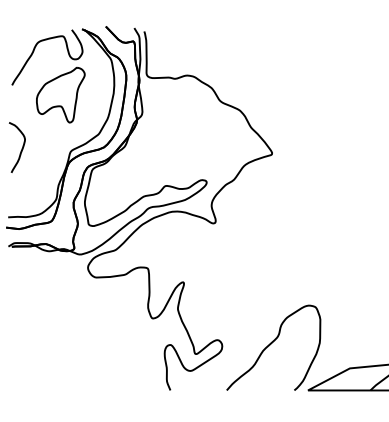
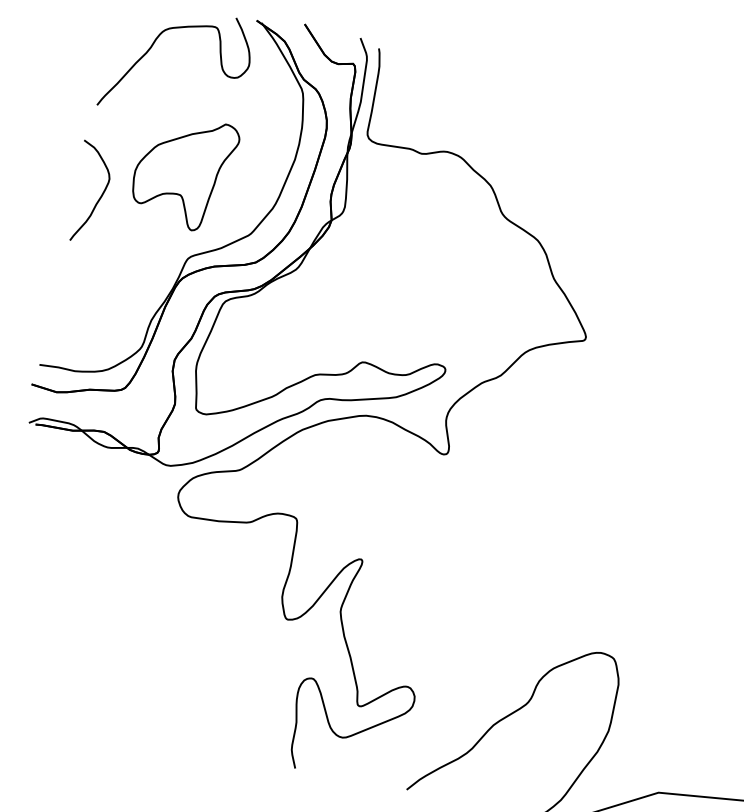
part: (60, 94) -> (183, 171), moved
curve: (21, 148) -> (98, 196), moved

